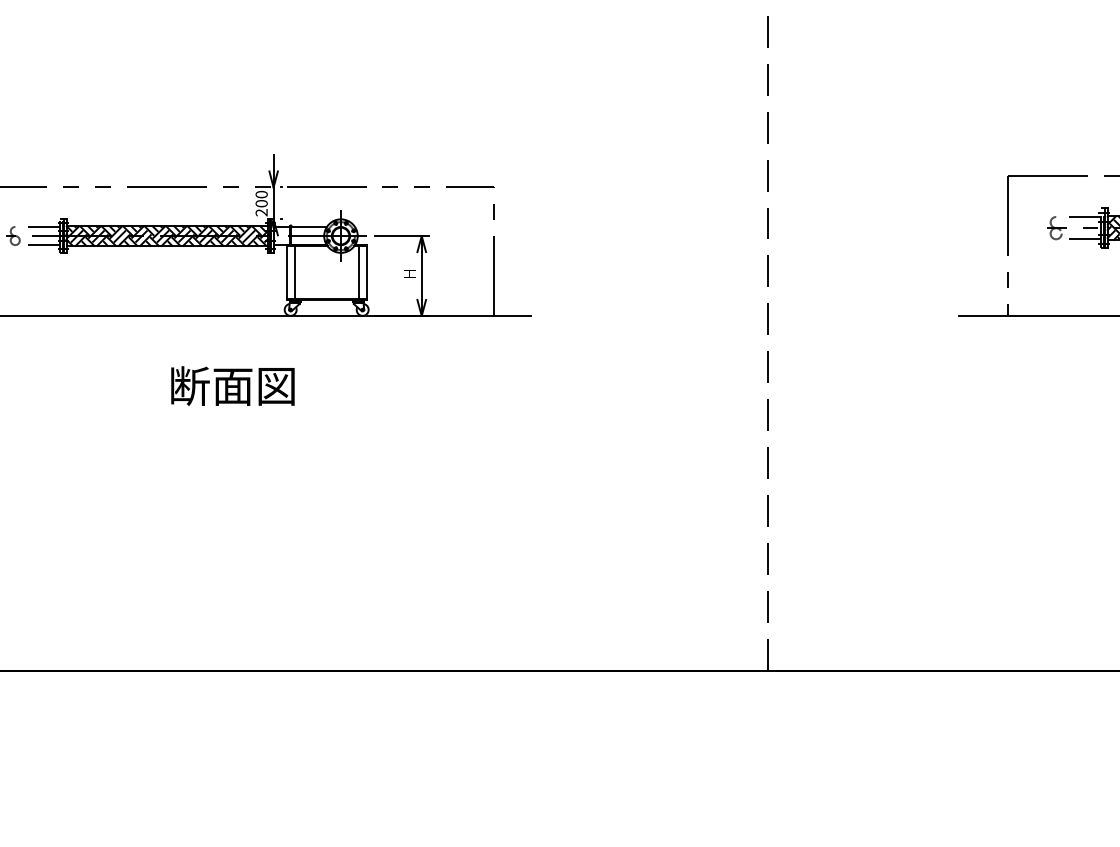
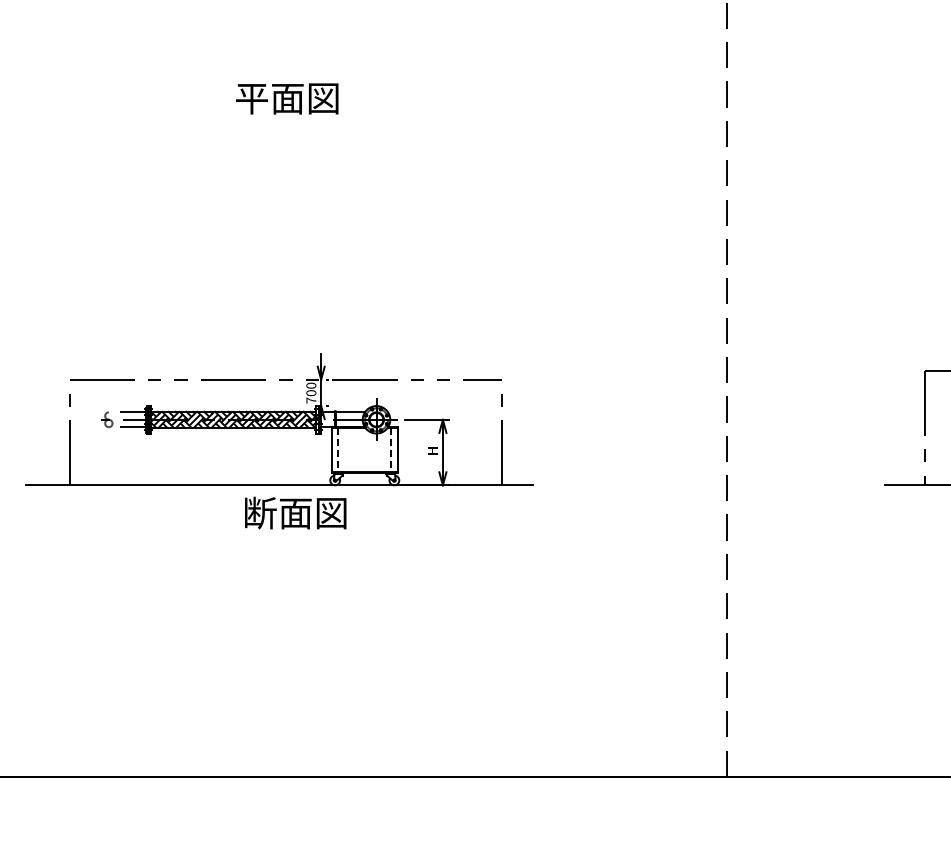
text: (261, 212) -> (311, 400), 200 -> 700
line: (294, 273) -> (338, 450), solid -> dashed
line: (357, 273) -> (390, 450), solid -> dashed
text: (232, 385) -> (295, 512), moved

